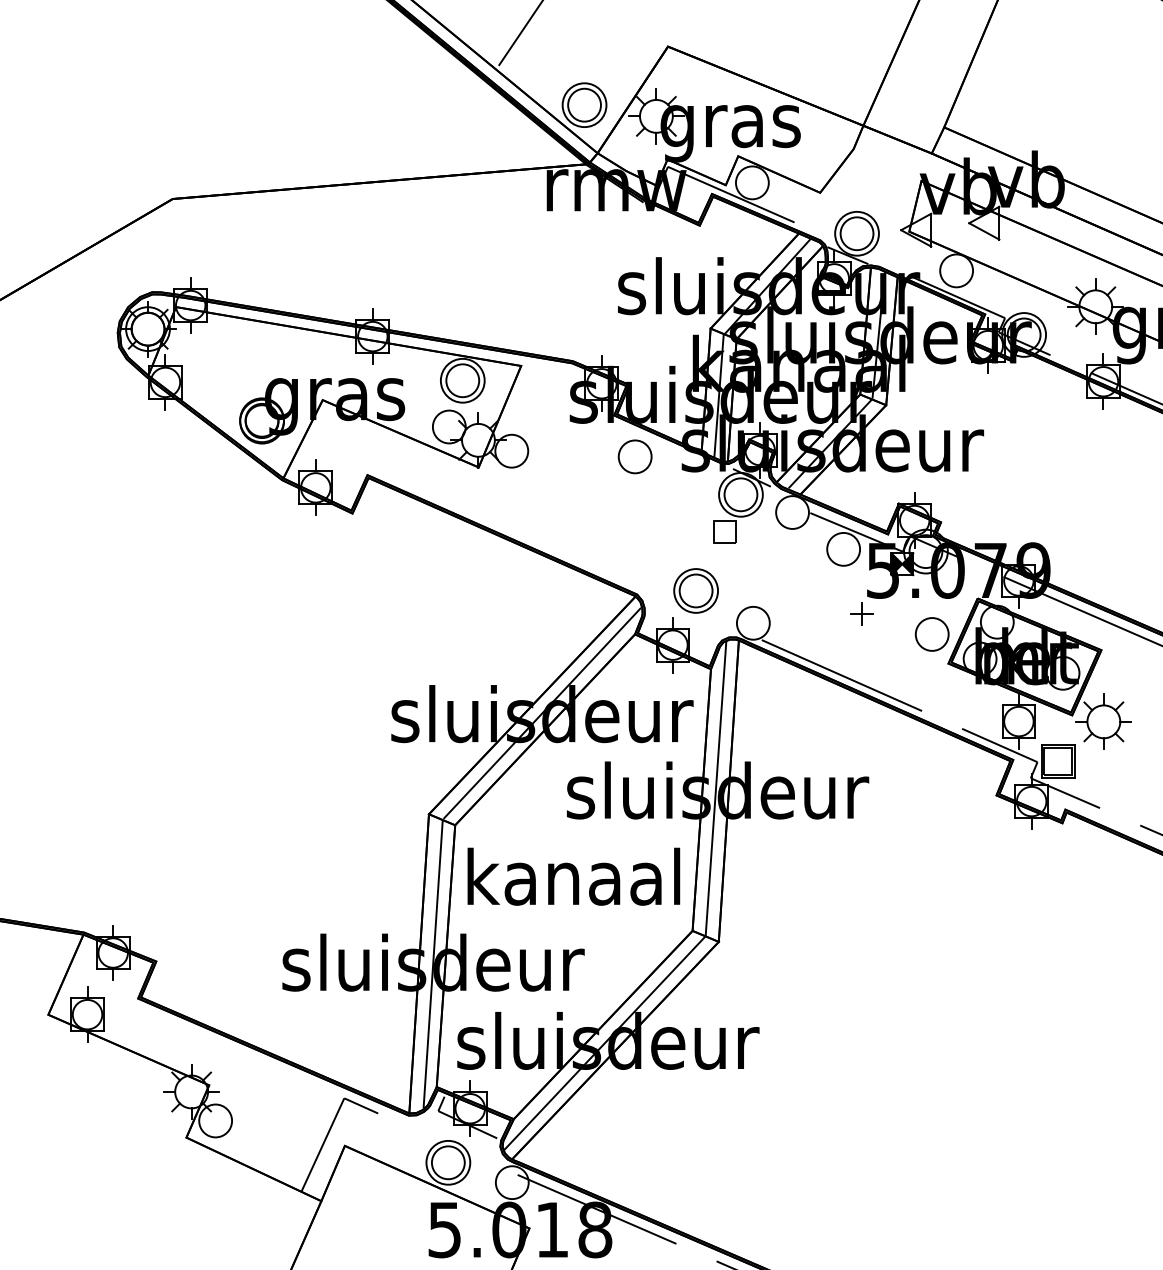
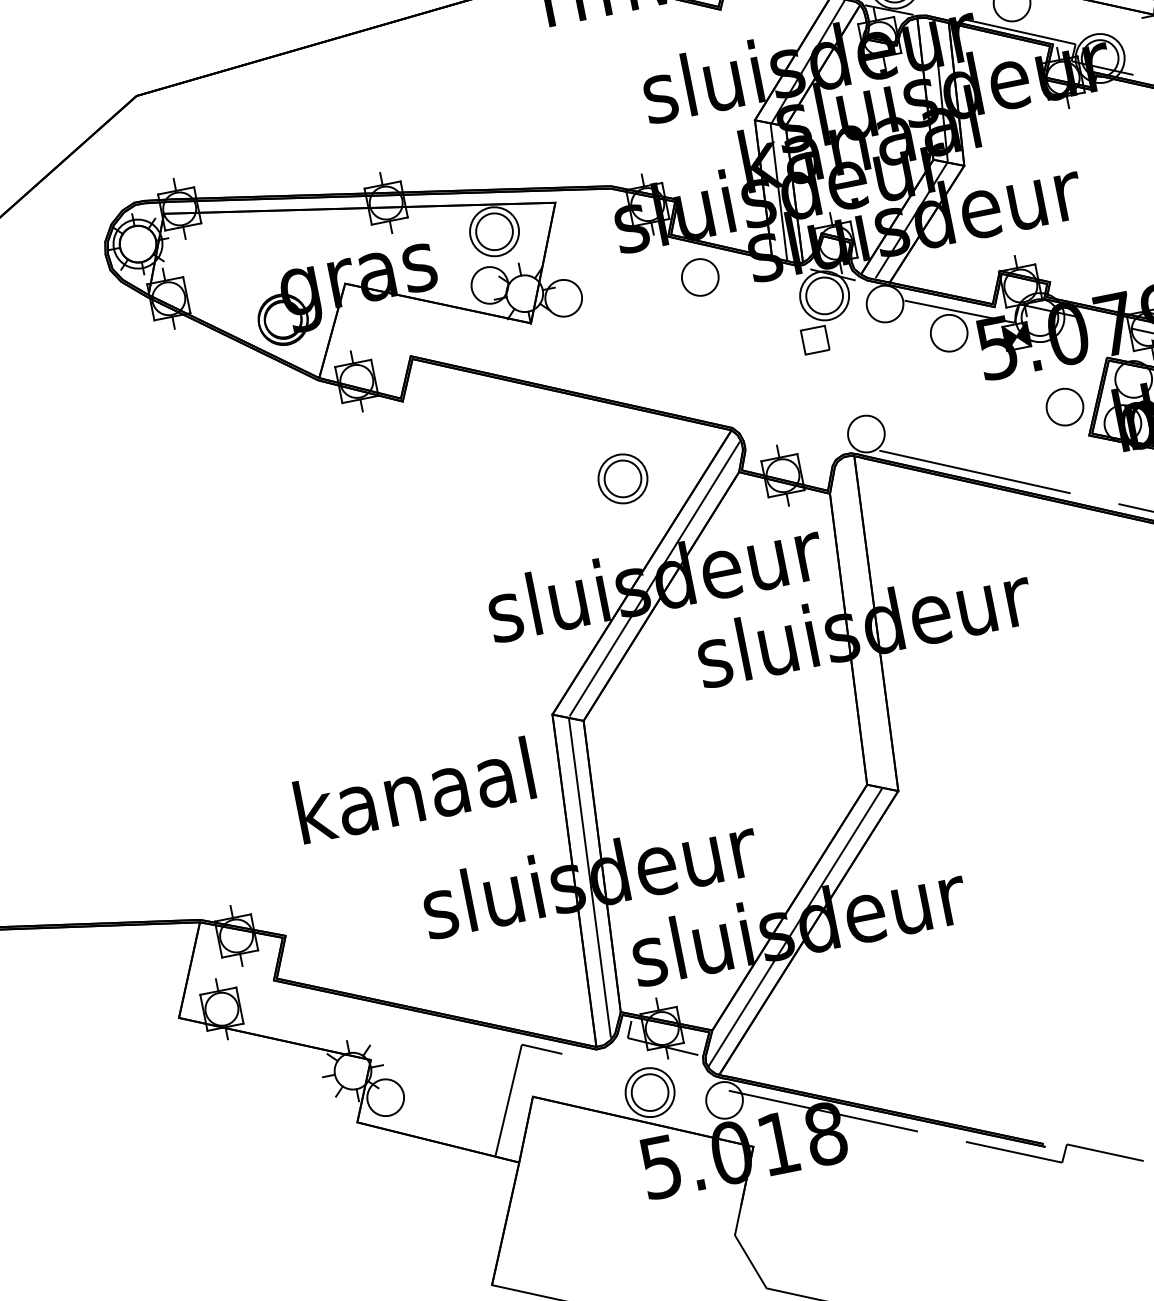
part: (695, 590) -> (622, 478), moved
part: (861, 613) -> (982, 399), removed
line: (715, 788) -> (861, 623), removed
text: (573, 876) -> (414, 790), moved

